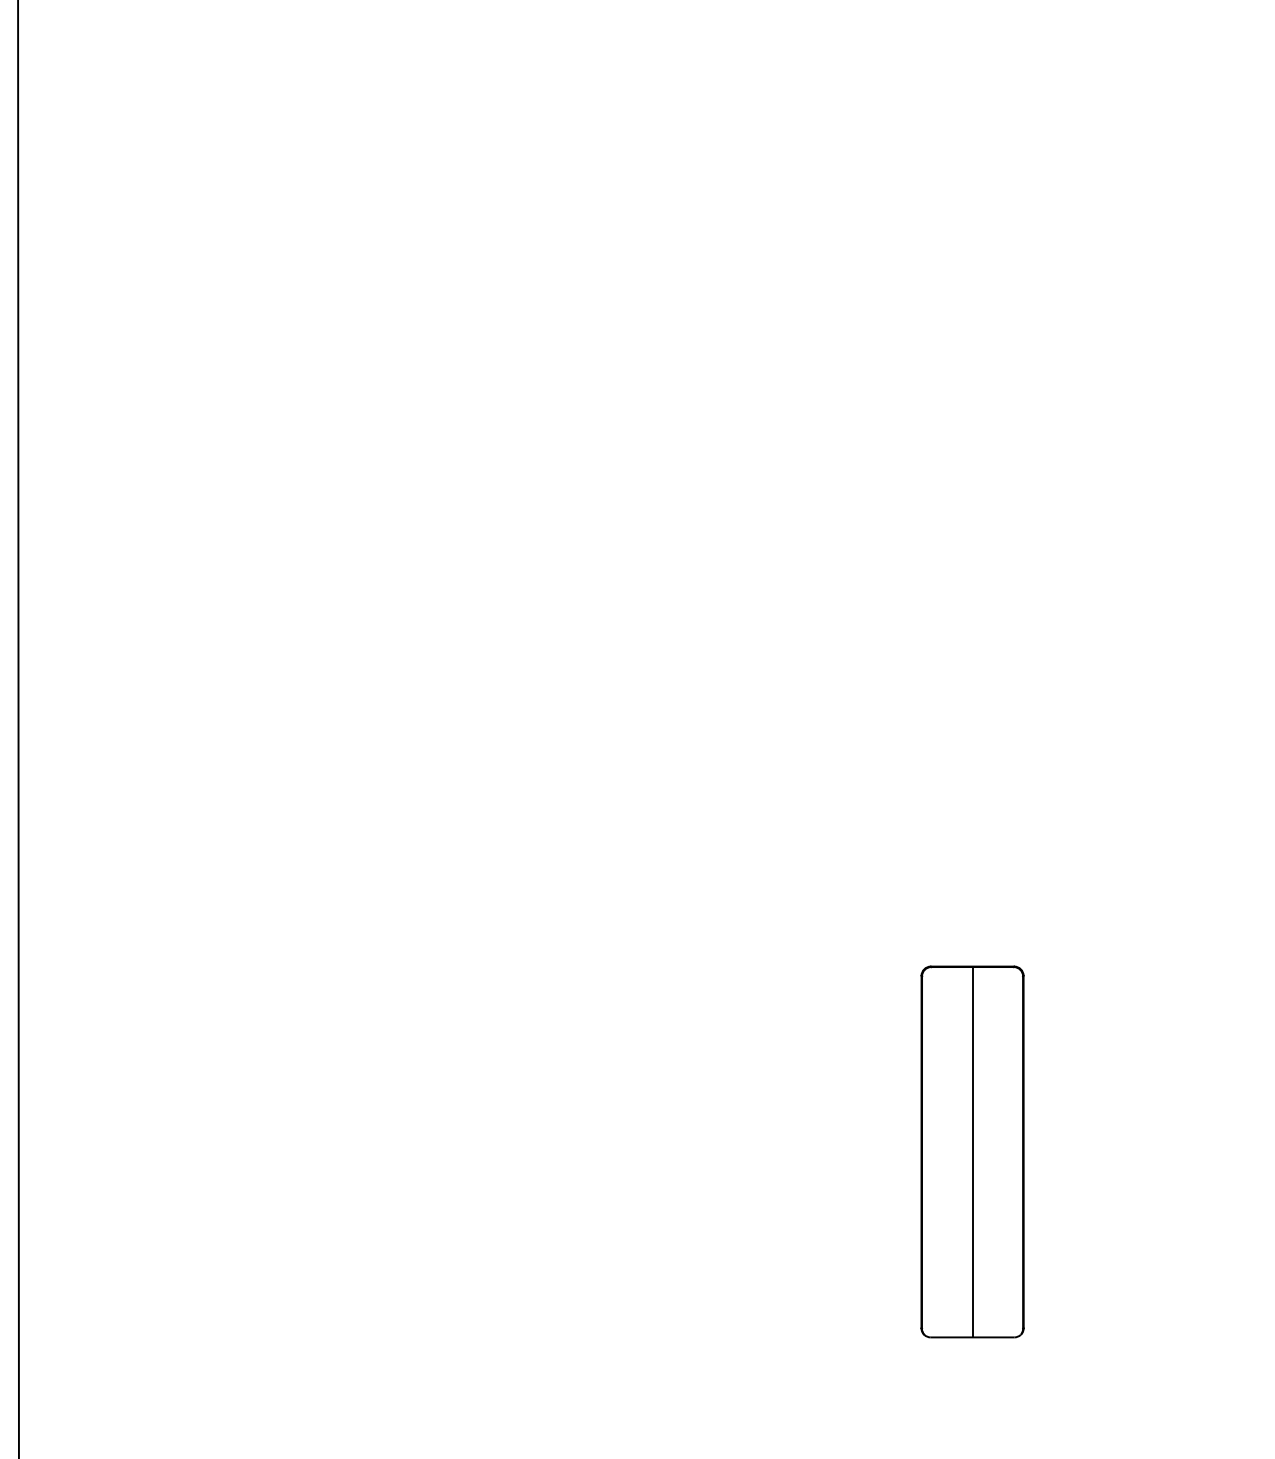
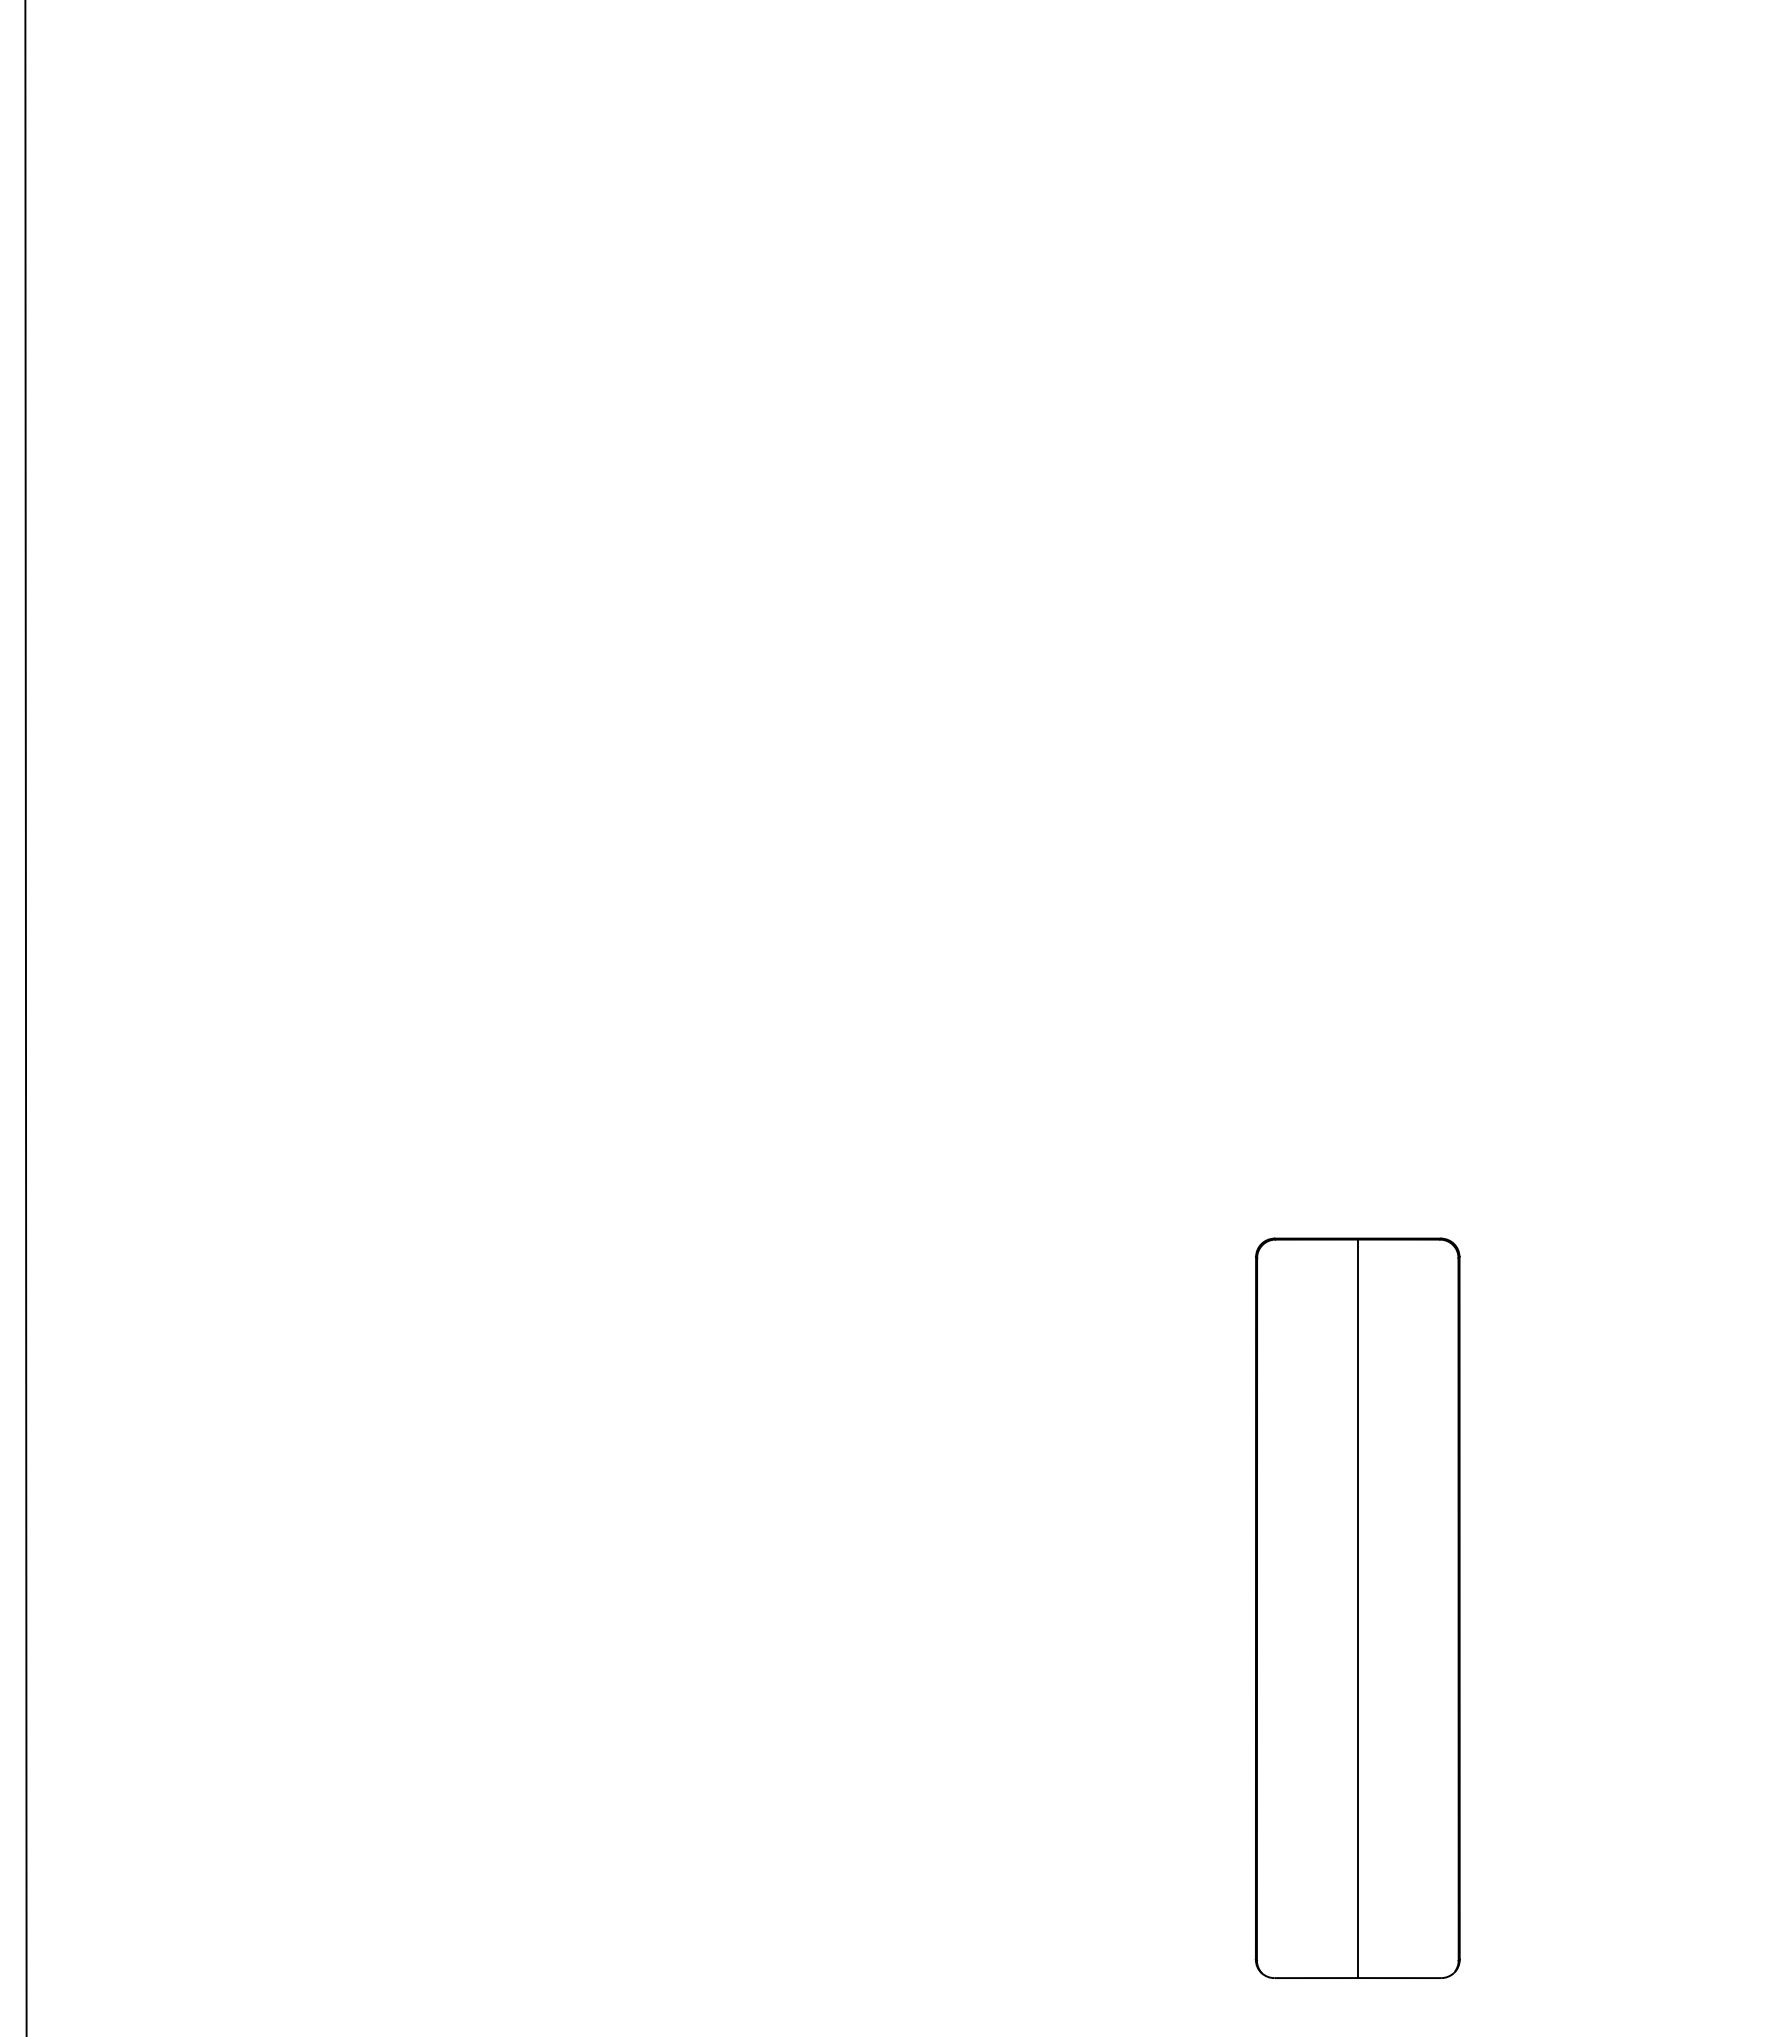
part: (972, 1151) -> (1357, 1607), size x1.43

